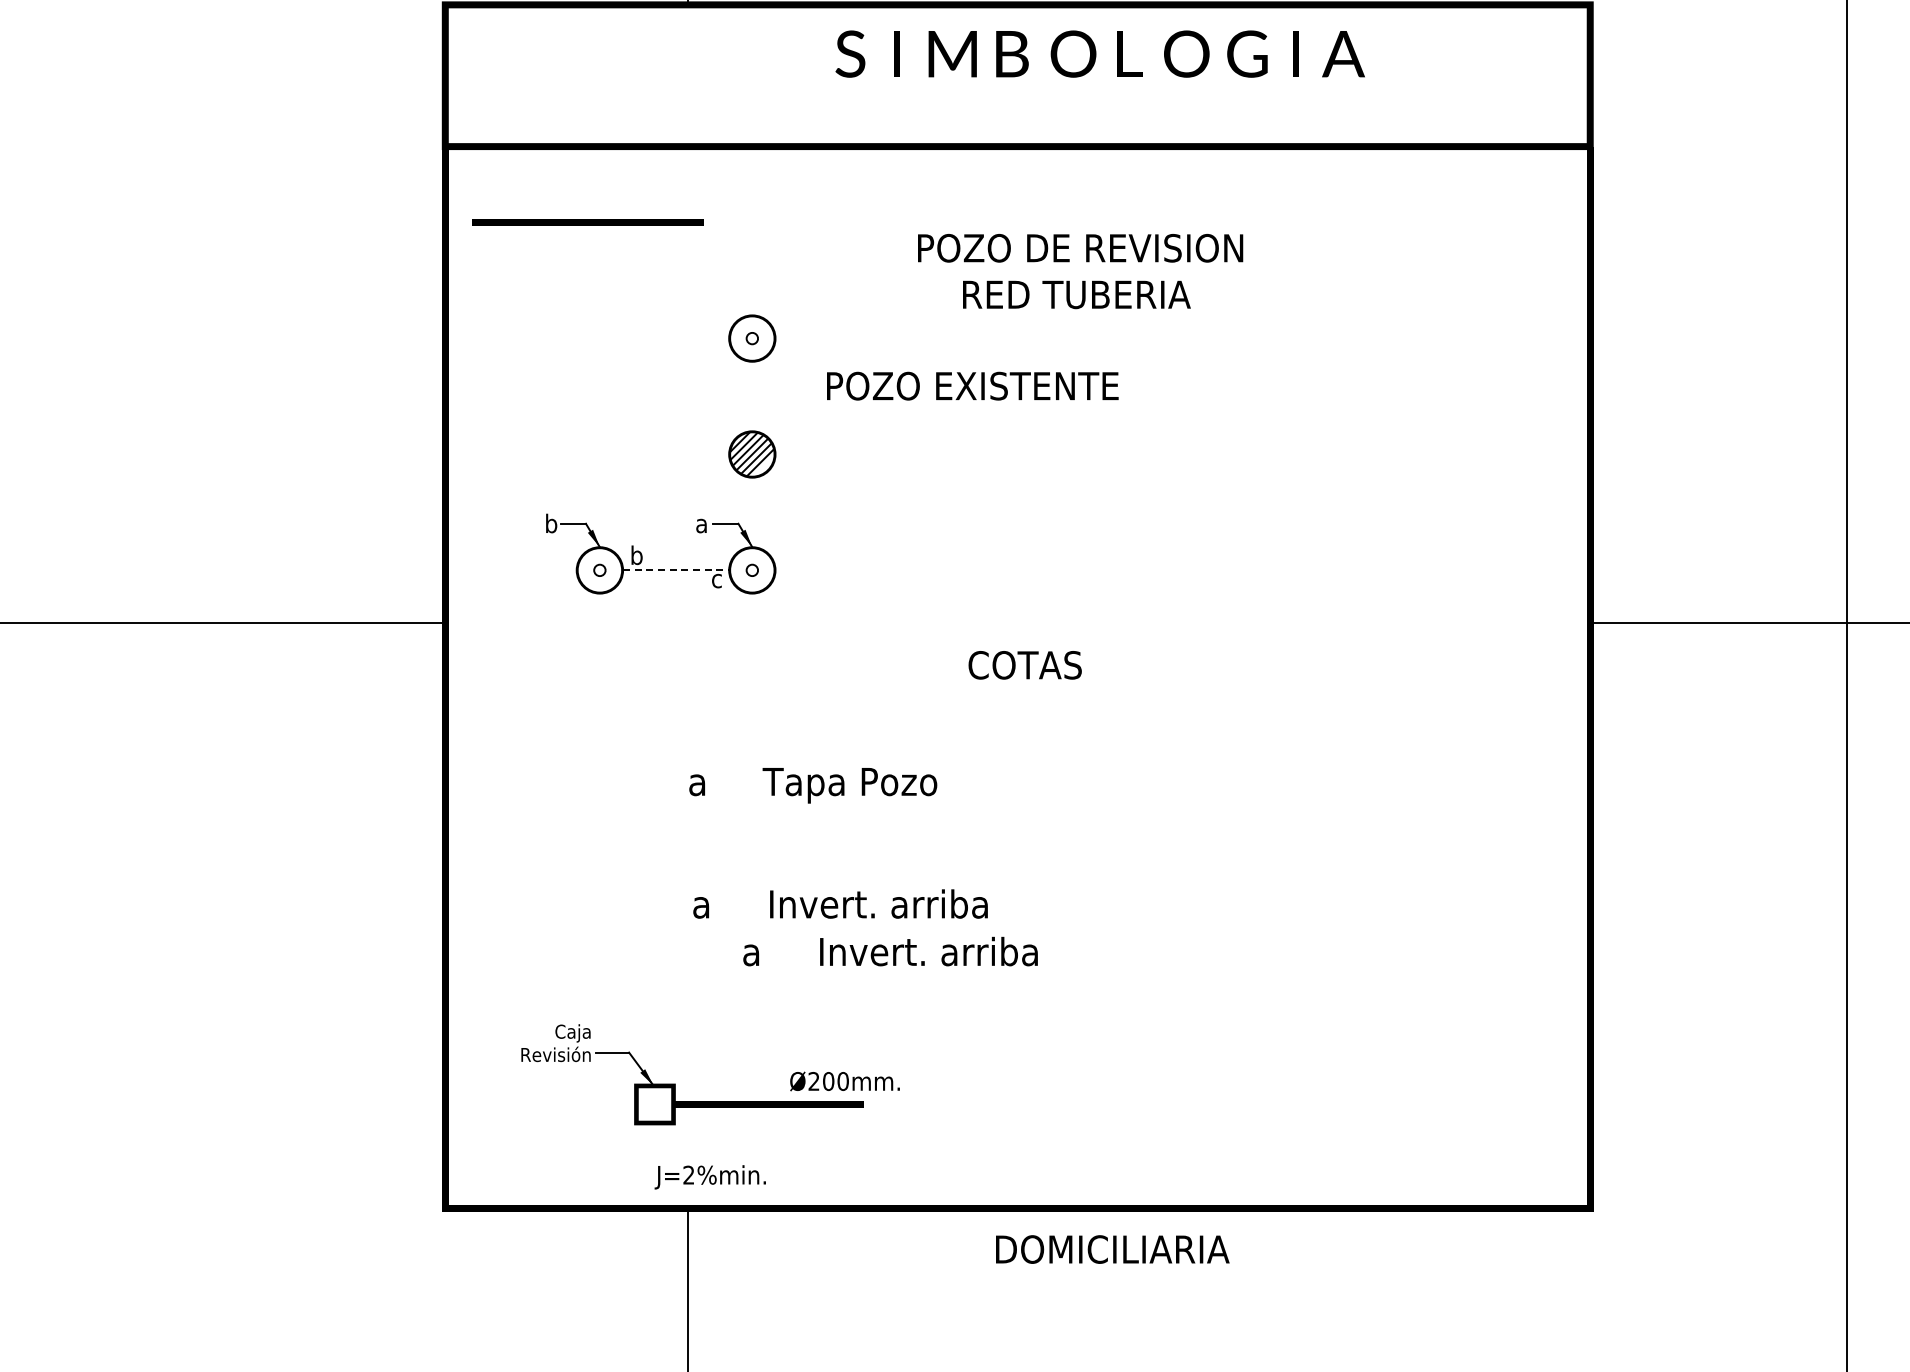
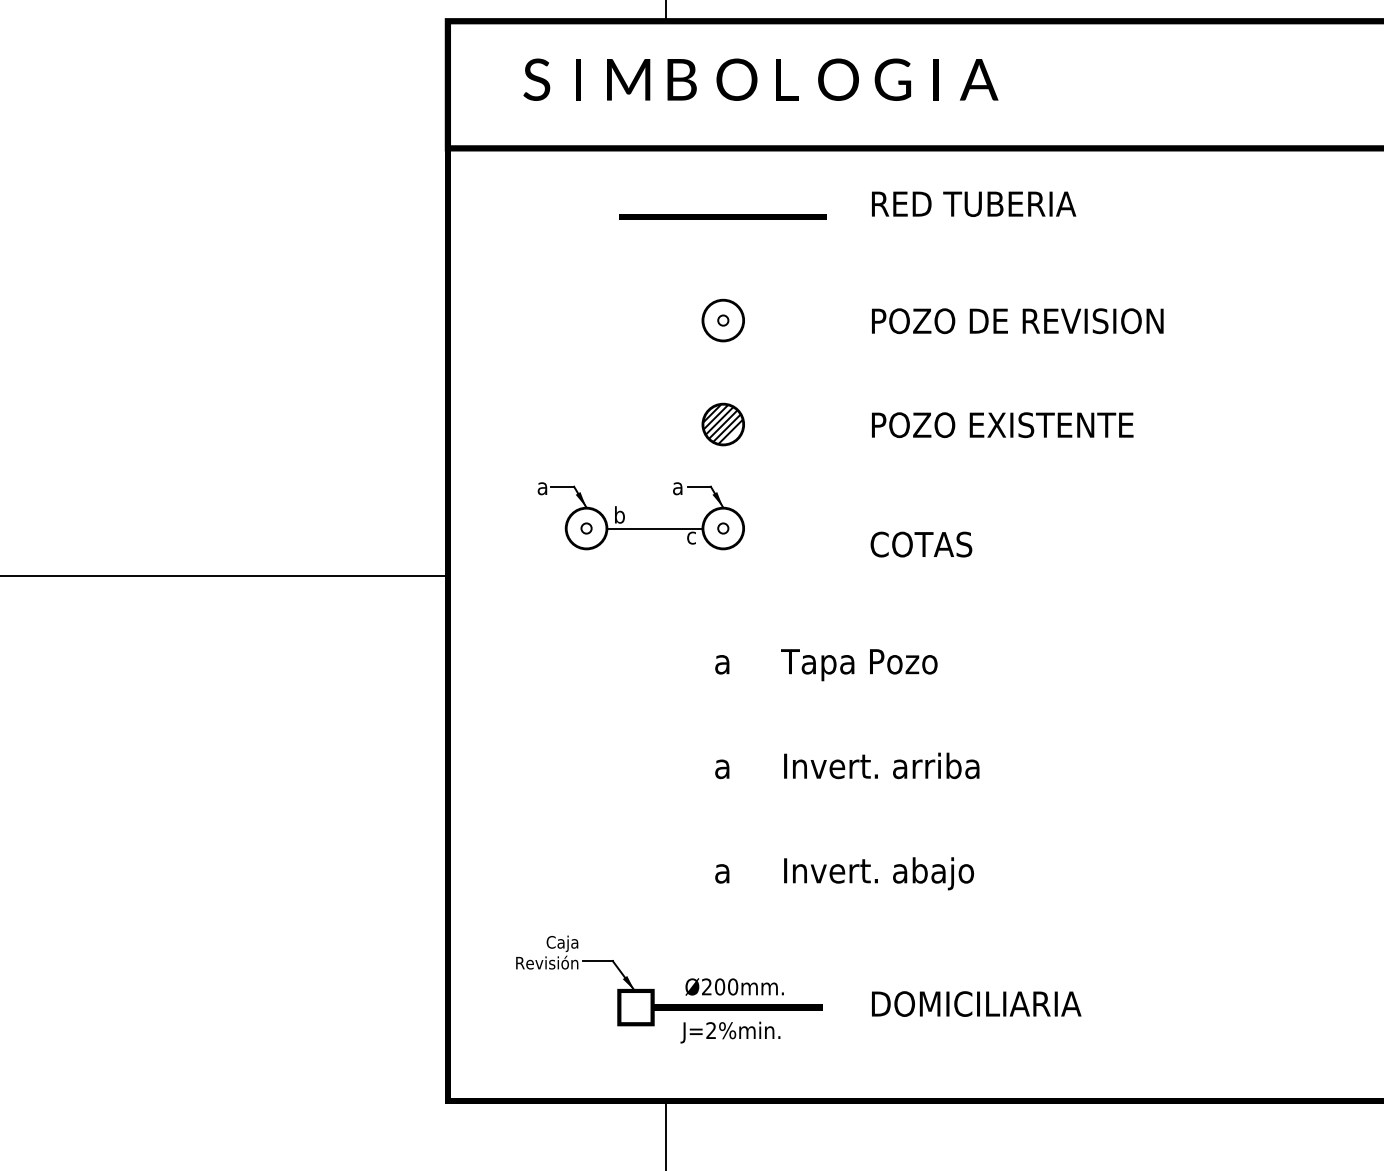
text: (1099, 53) -> (760, 79), moved
line: (587, 222) -> (722, 216), moved
text: (1080, 248) -> (1017, 321), moved
text: (1076, 294) -> (973, 203), moved
text: (972, 385) -> (1002, 424), moved
text: (551, 523) -> (543, 486), b -> a
line: (676, 570) -> (655, 528), dashed -> solid
text: (1024, 665) -> (920, 544), moved
text: (813, 785) -> (826, 664), moved
text: (840, 903) -> (847, 765), moved
text: (1000, 954) -> (945, 873), a     Invert. arriba -> a     Invert. abajo
text: (844, 1081) -> (734, 986), moved
text: (709, 1177) -> (729, 1032), moved
text: (1112, 1249) -> (976, 1004), moved

